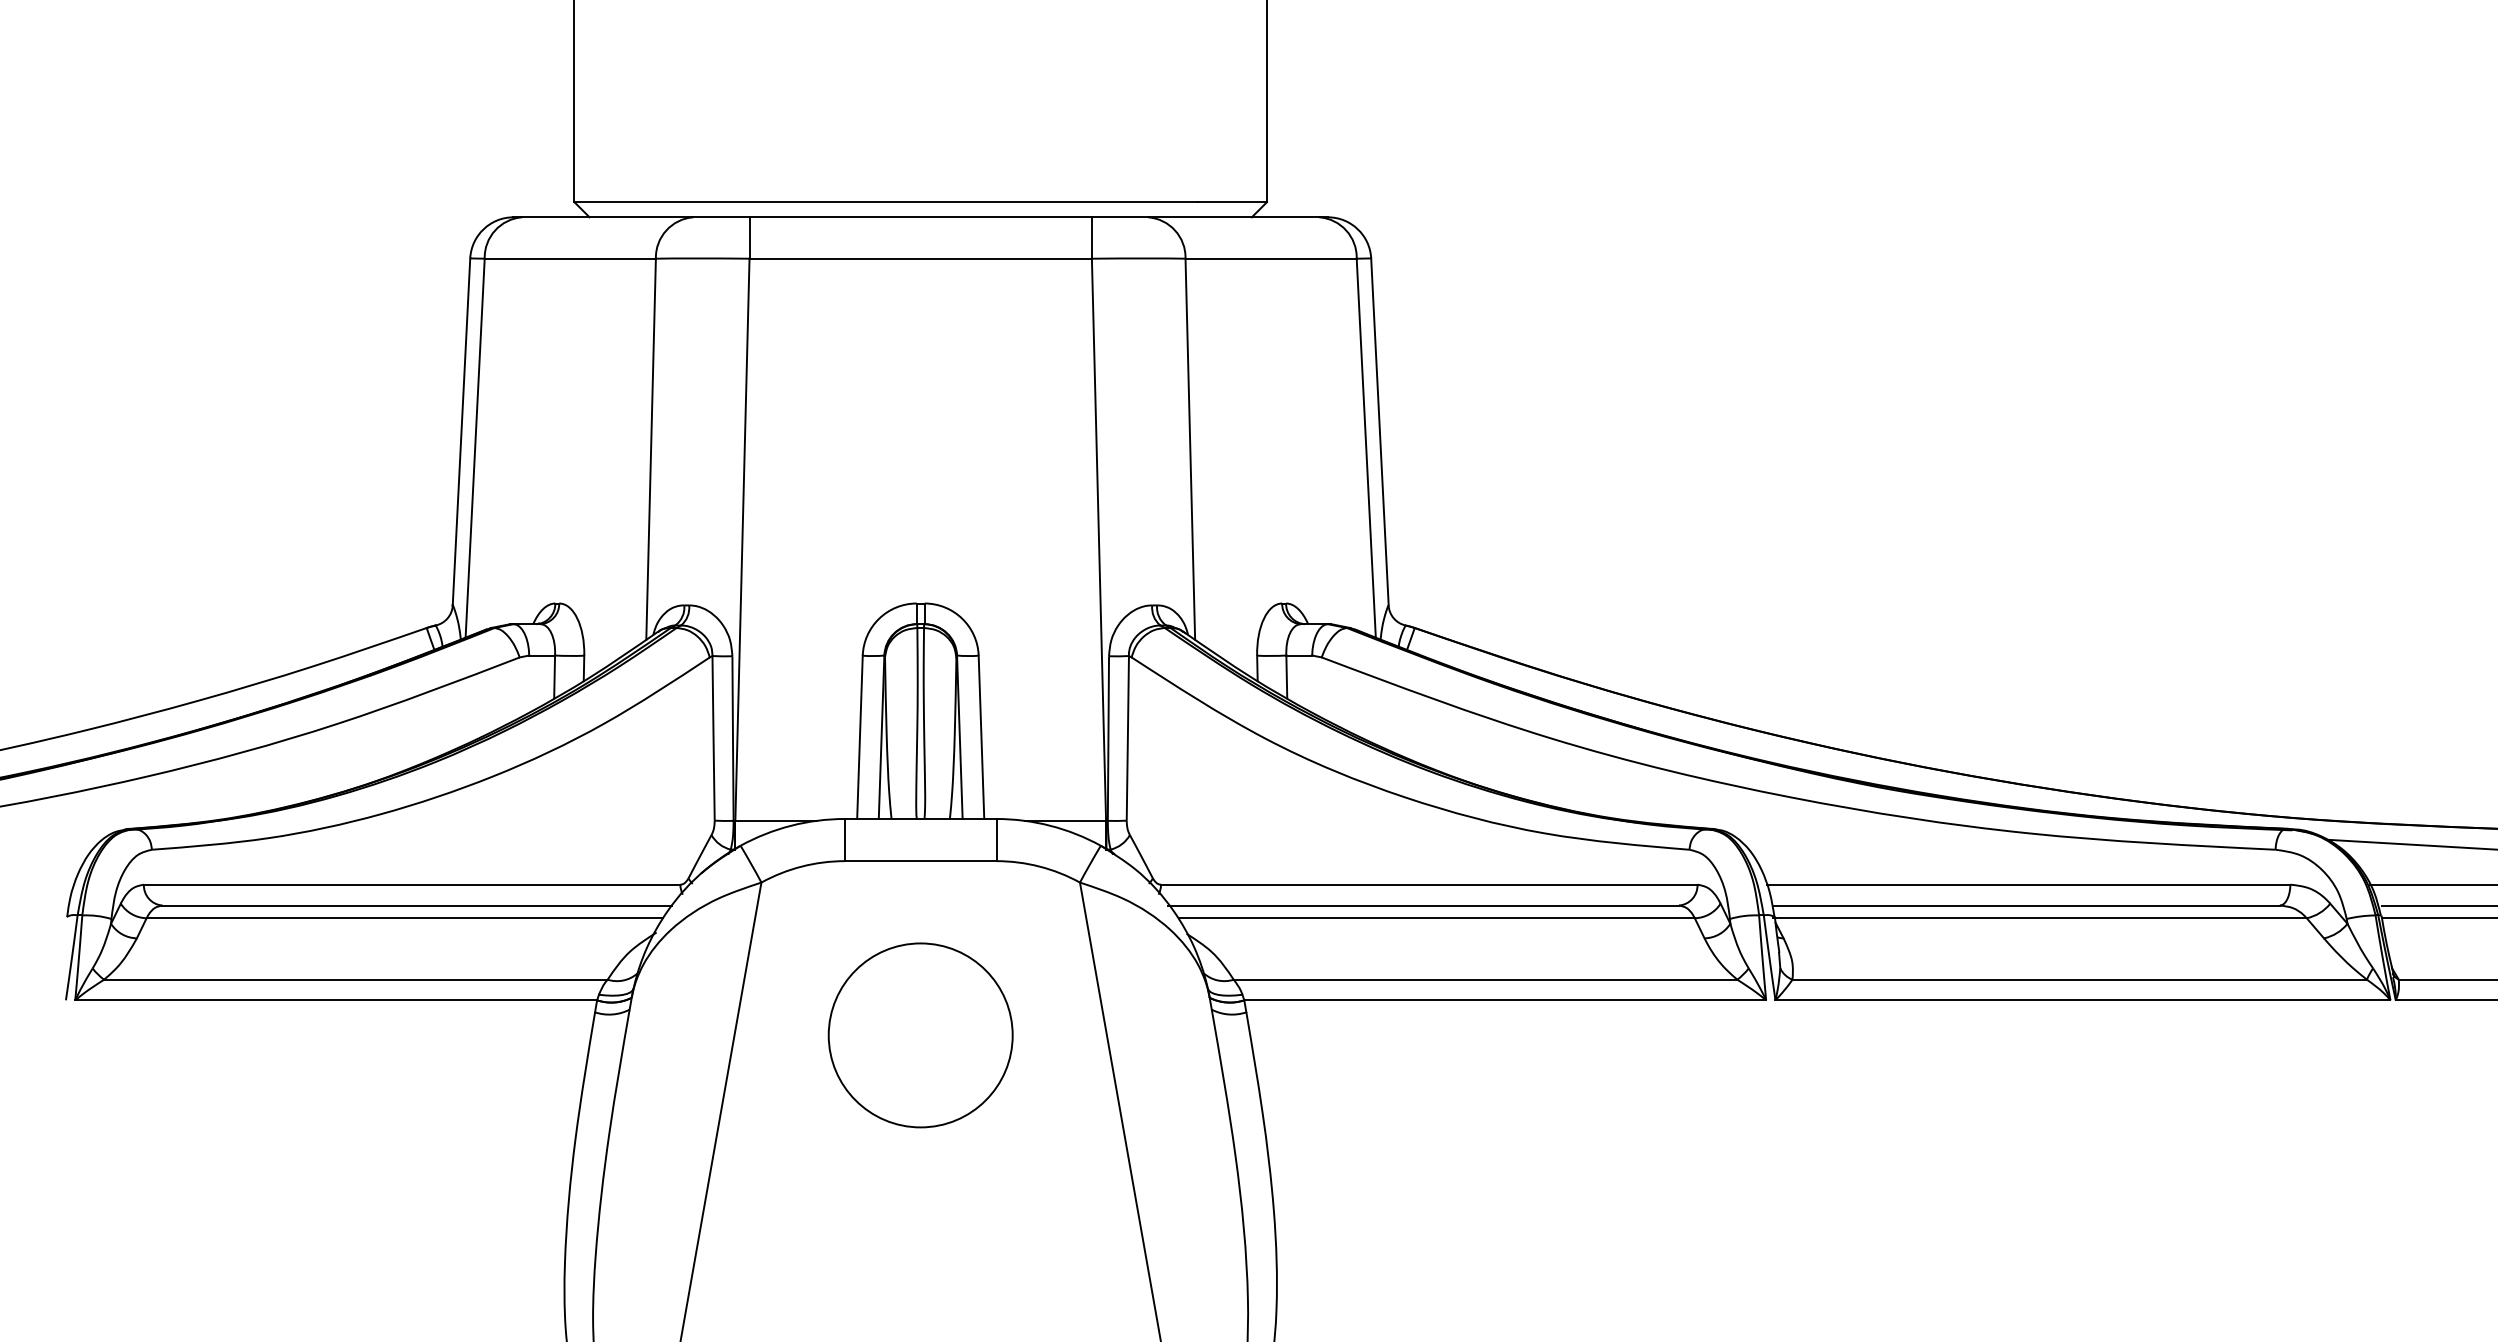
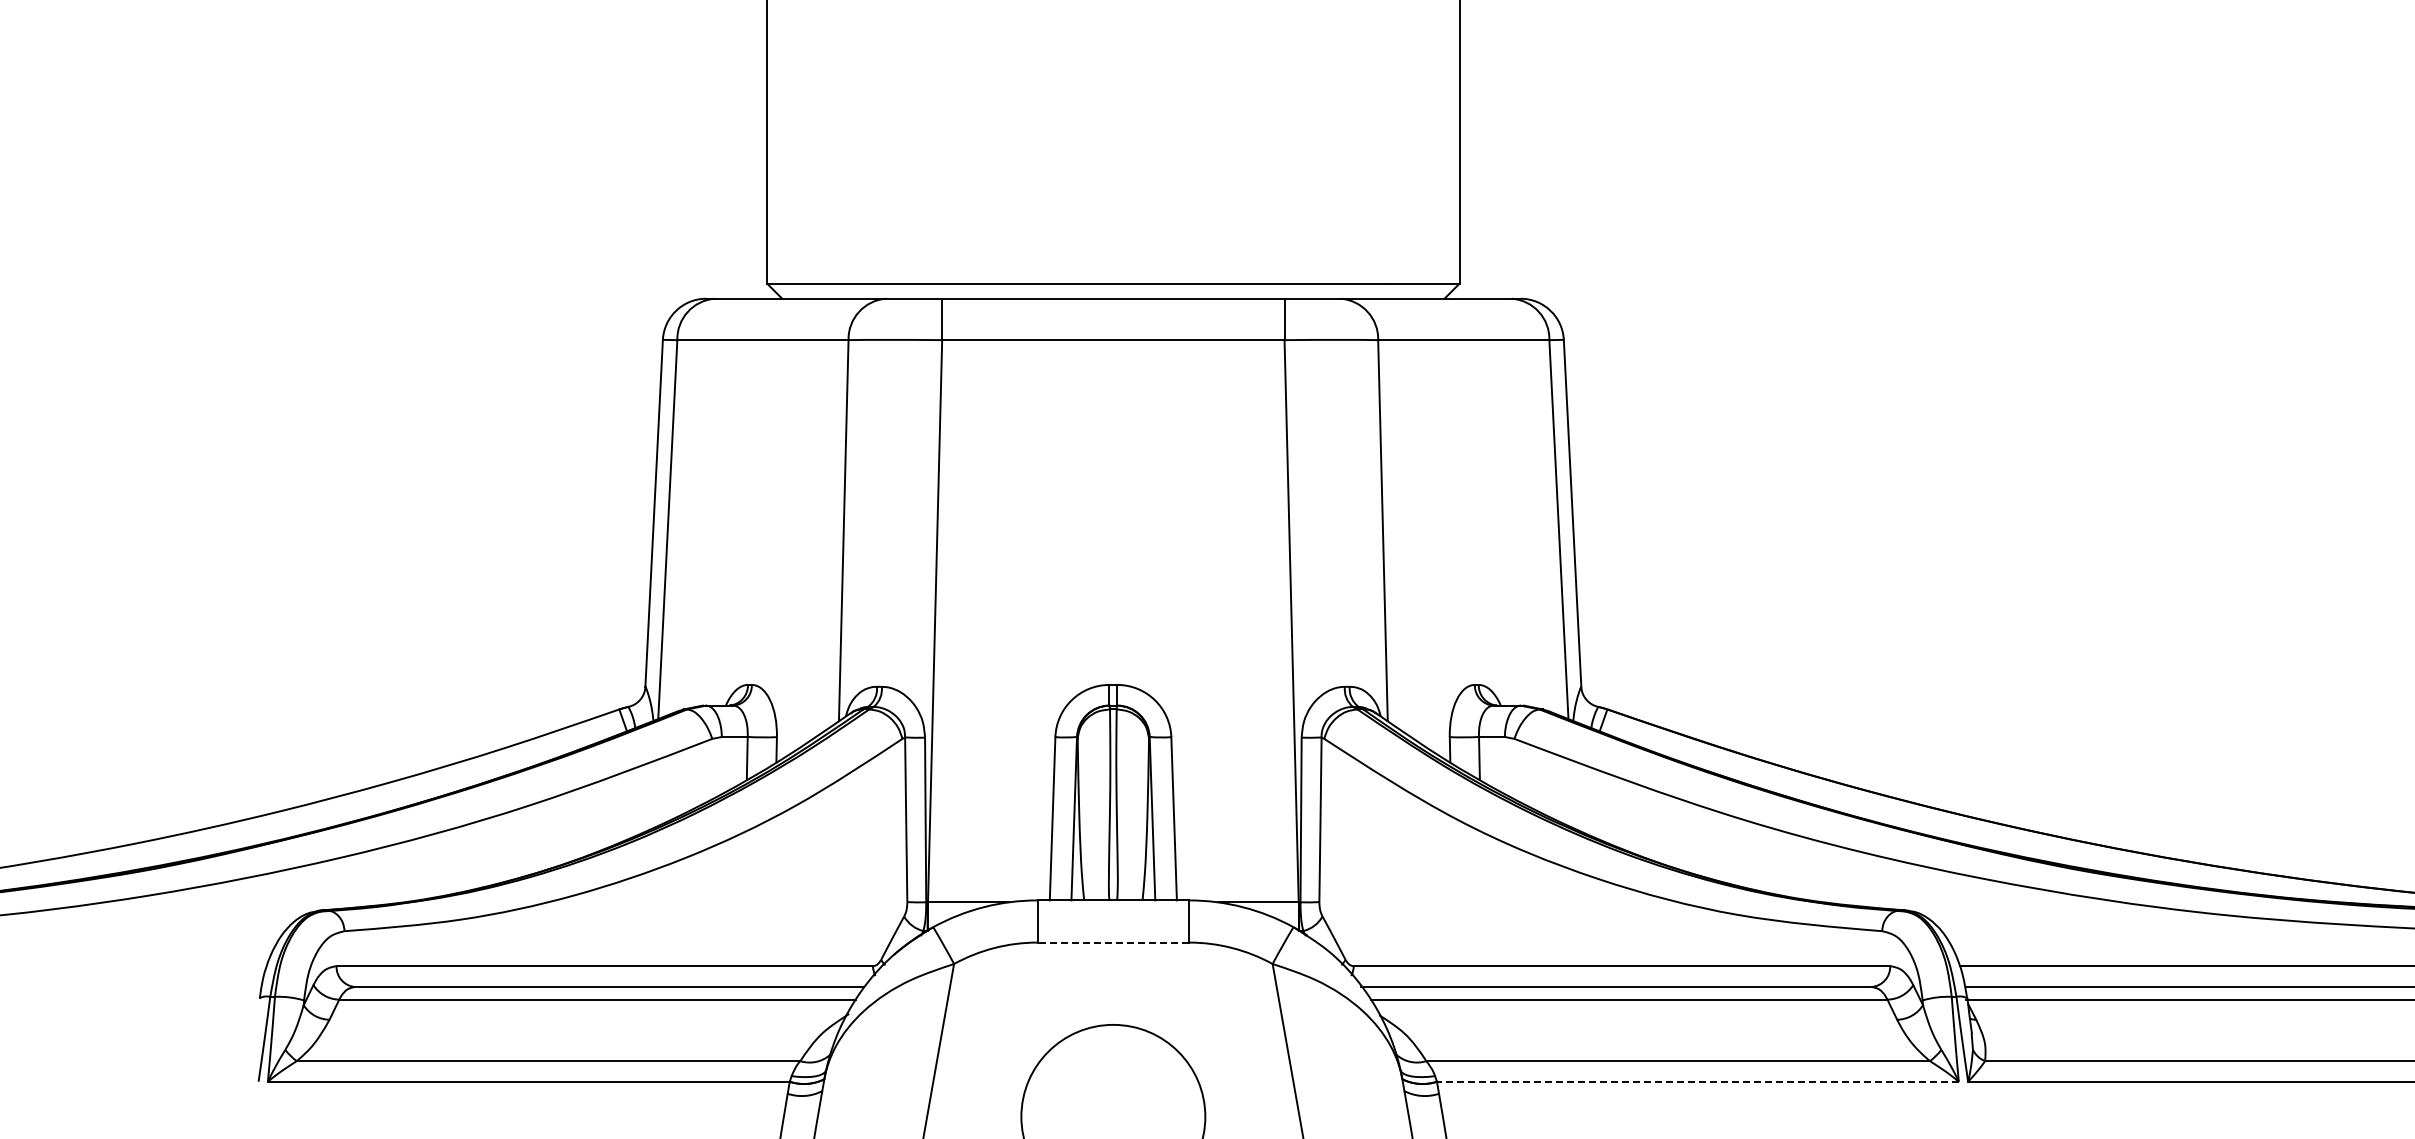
line: (920, 861) -> (1113, 942), solid -> dashed
line: (1505, 1000) -> (1698, 1081), solid -> dashed

